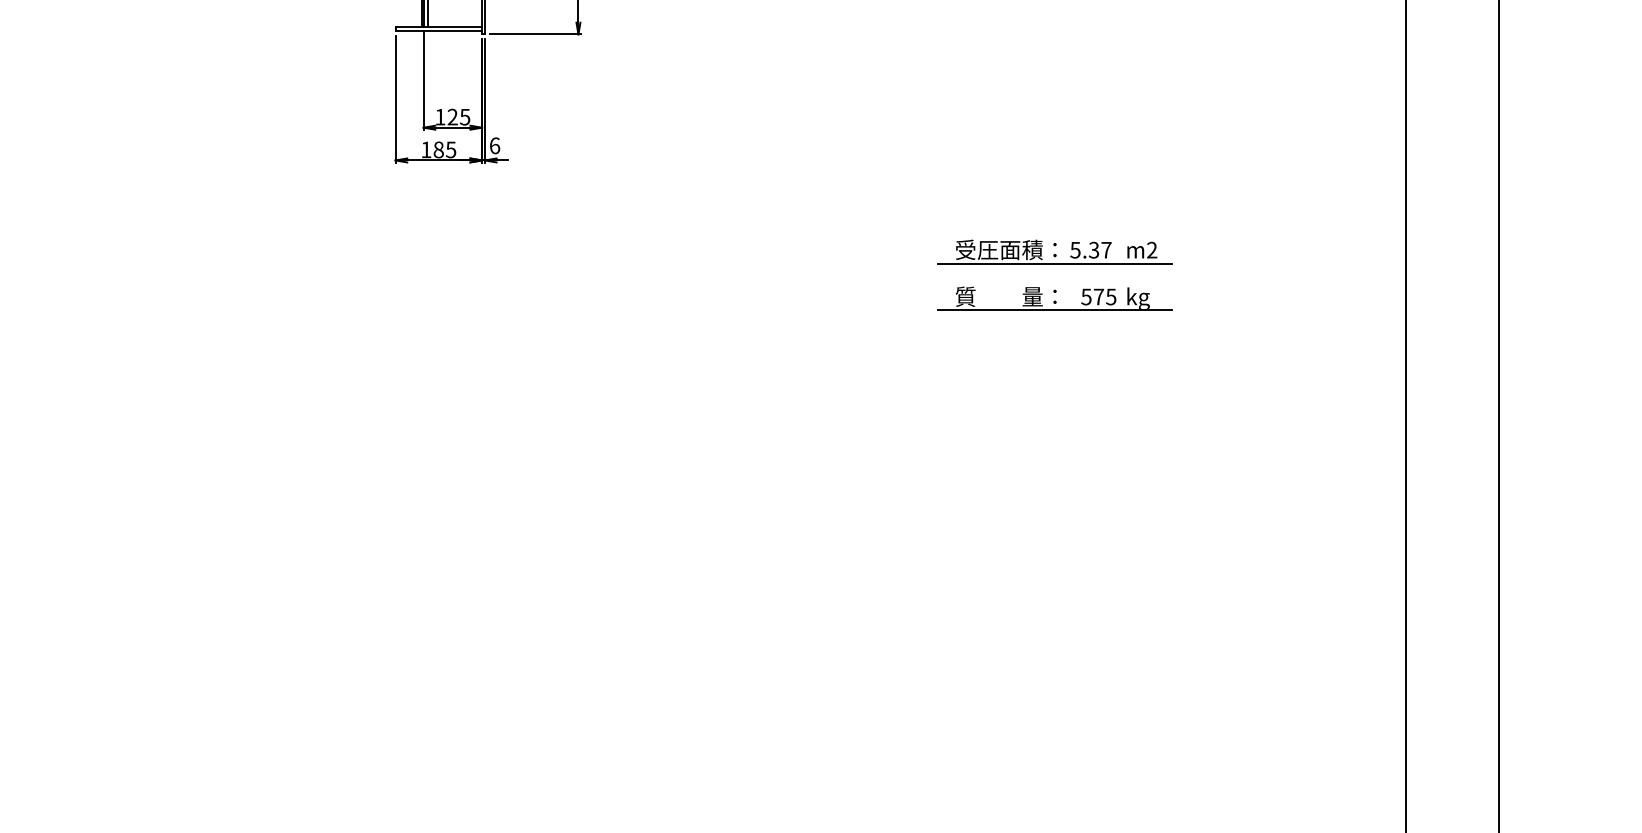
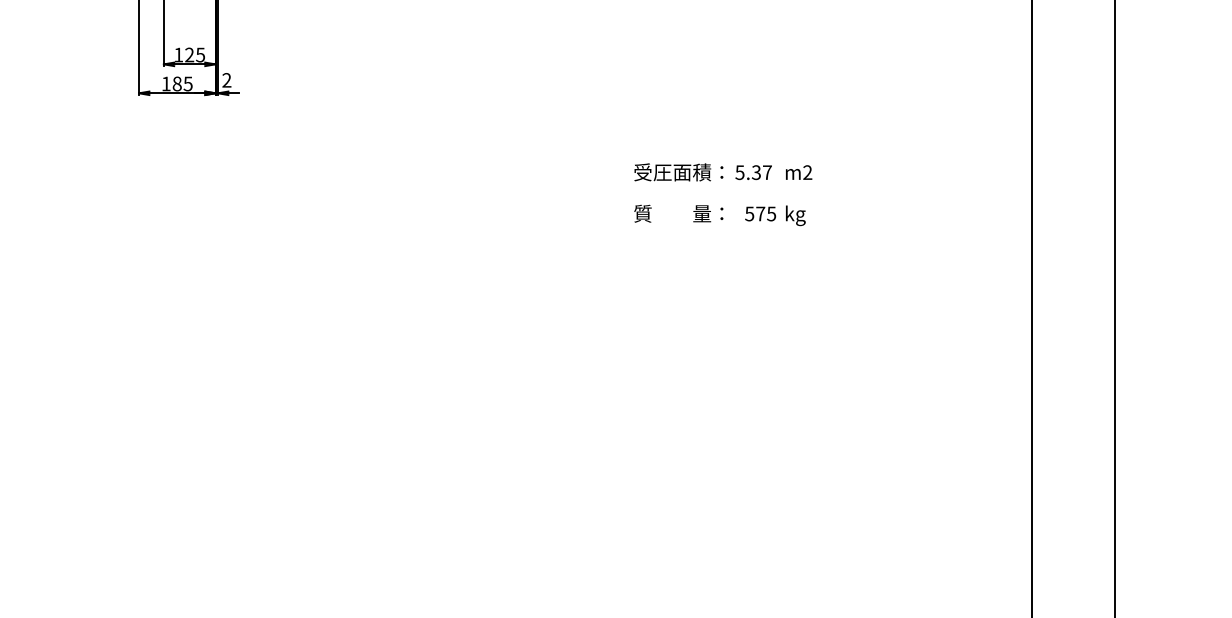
text: (494, 145) -> (226, 80), 6 -> 2
line: (1055, 263) -> (722, 184), removed
line: (1055, 310) -> (722, 225), removed

